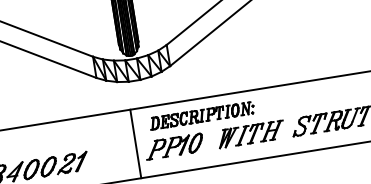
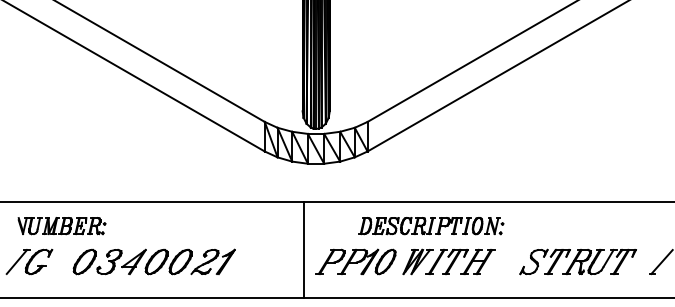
part: (202, 116) -> (431, 226), moved
part: (250, 134) -> (448, 261), moved

